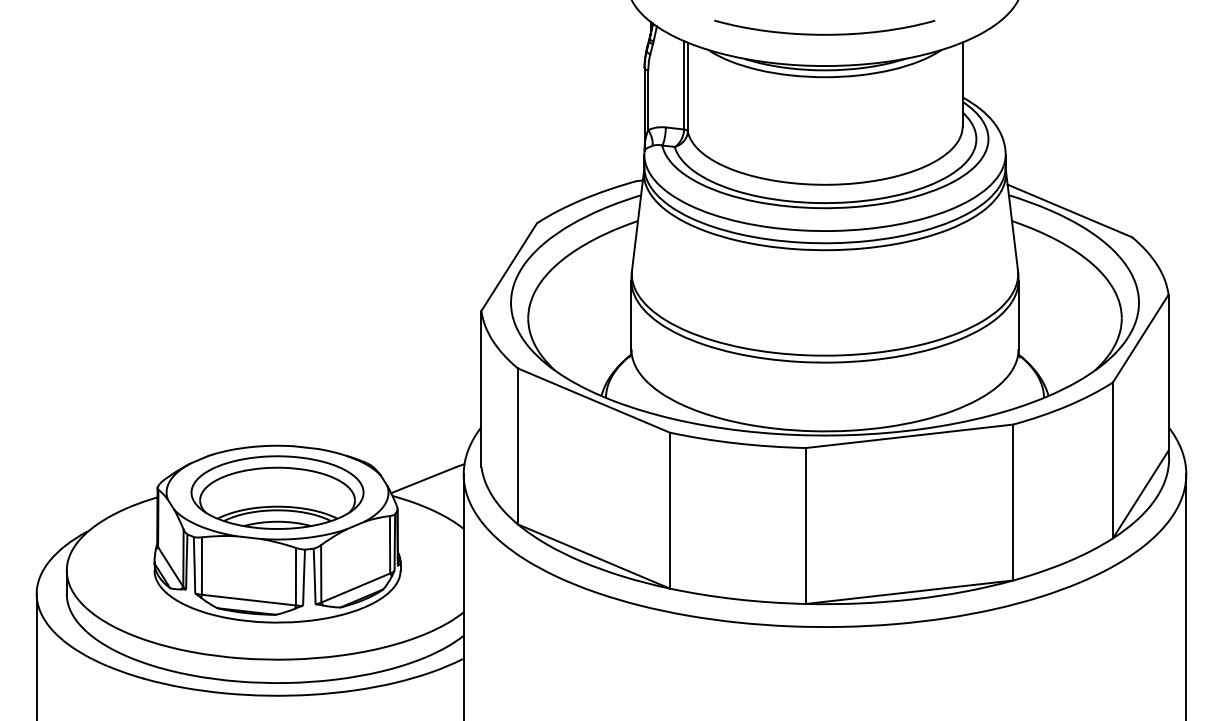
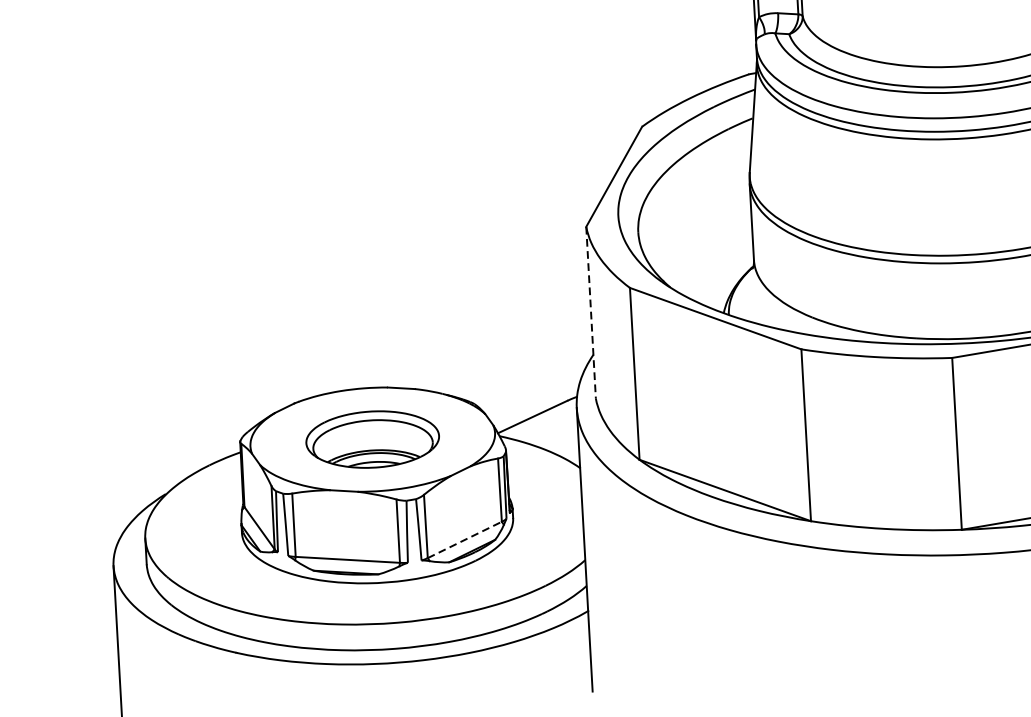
line: (481, 388) -> (591, 312), solid -> dashed
part: (277, 492) -> (372, 439), size x0.7
line: (356, 587) -> (465, 539), solid -> dashed

